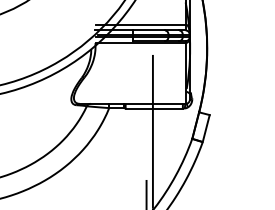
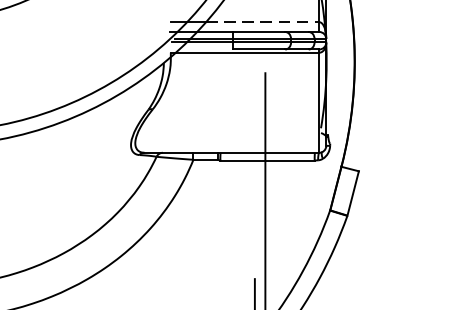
line: (151, 24) -> (263, 22), solid -> dashed

